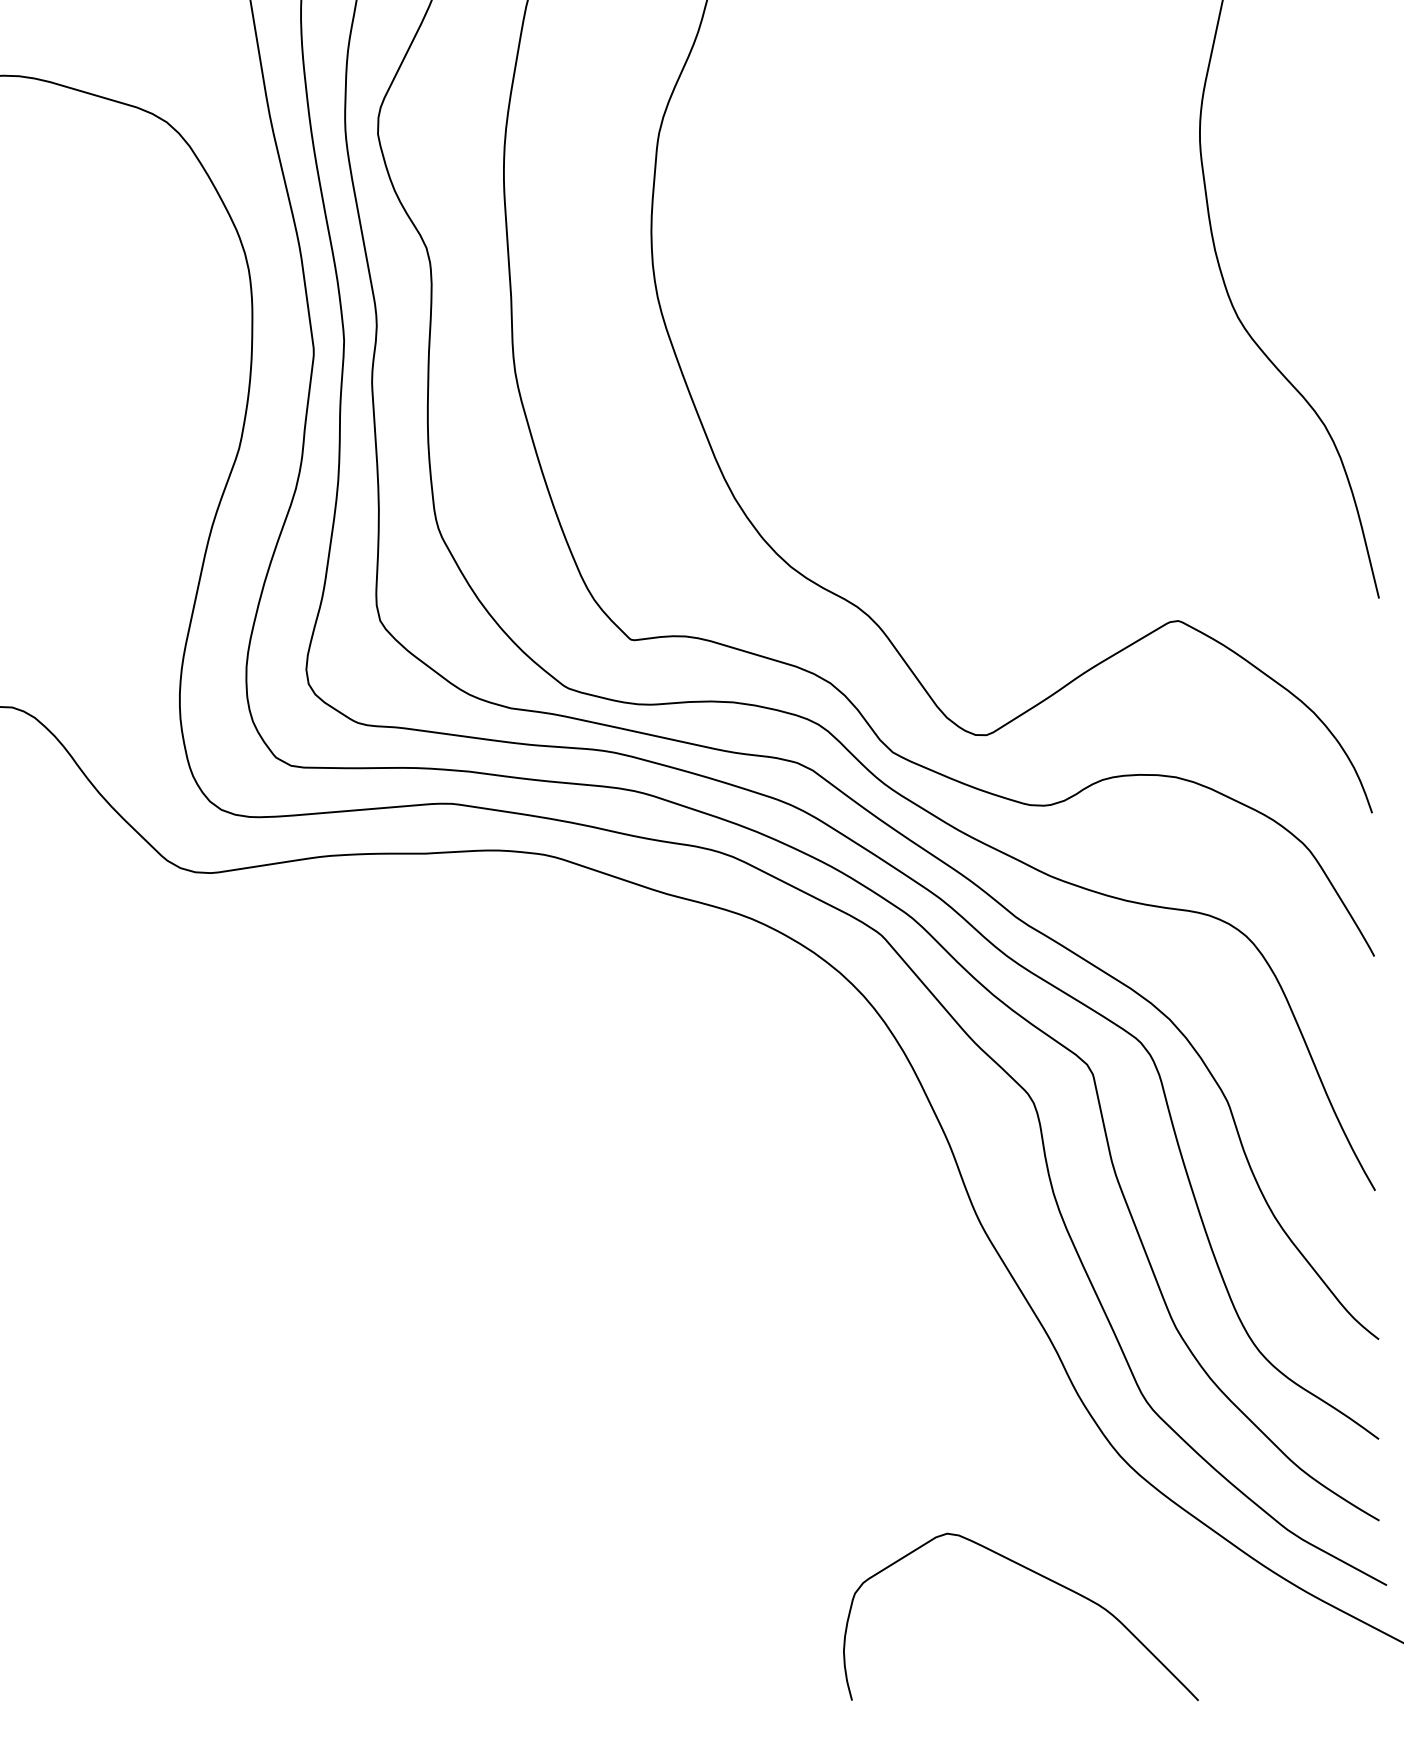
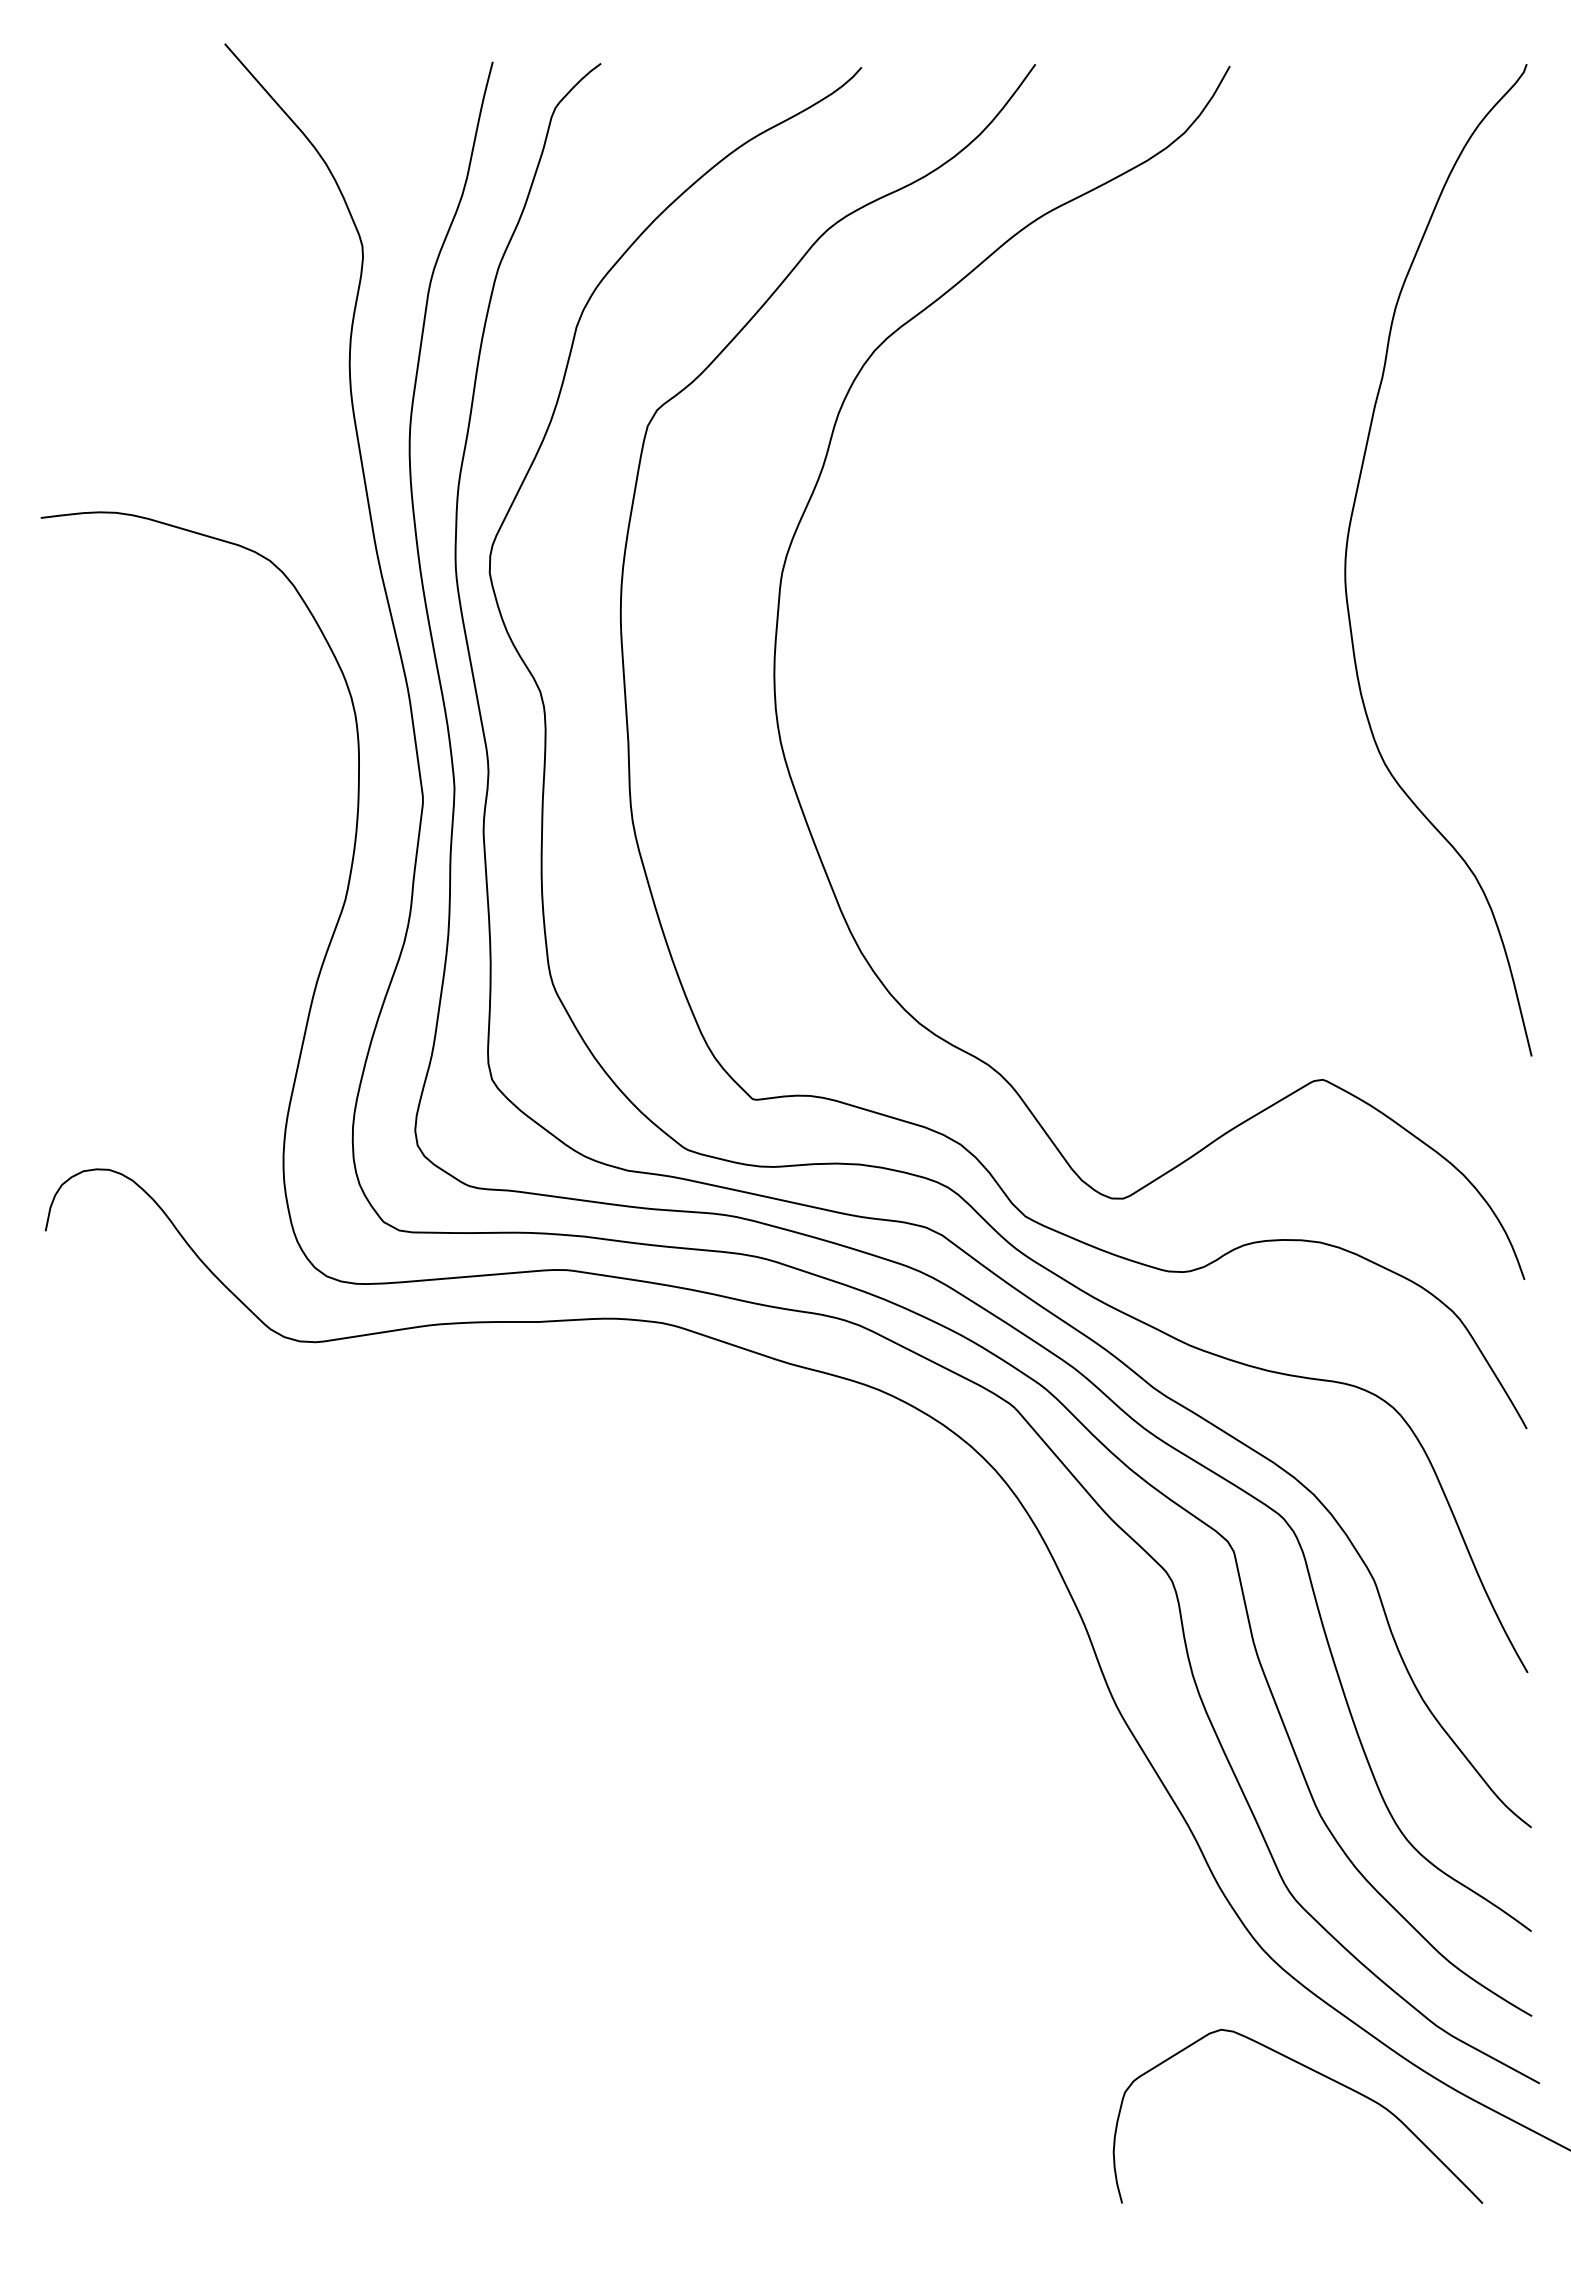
curve: (1039, 1575) -> (1317, 2073), moved

